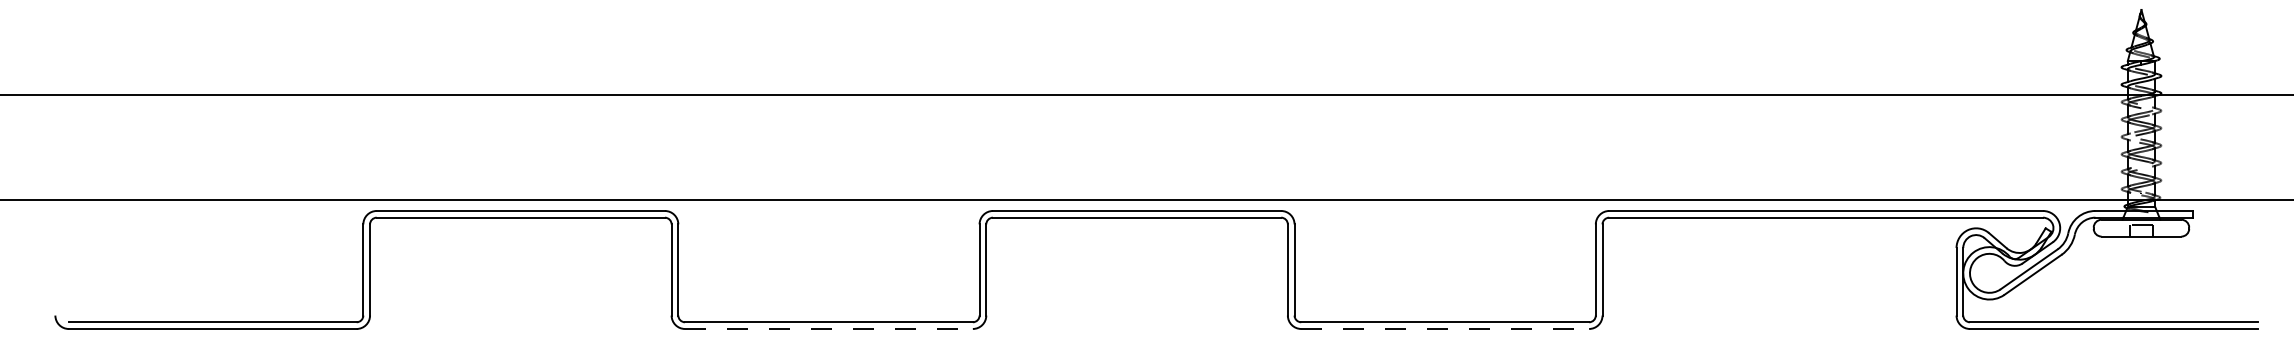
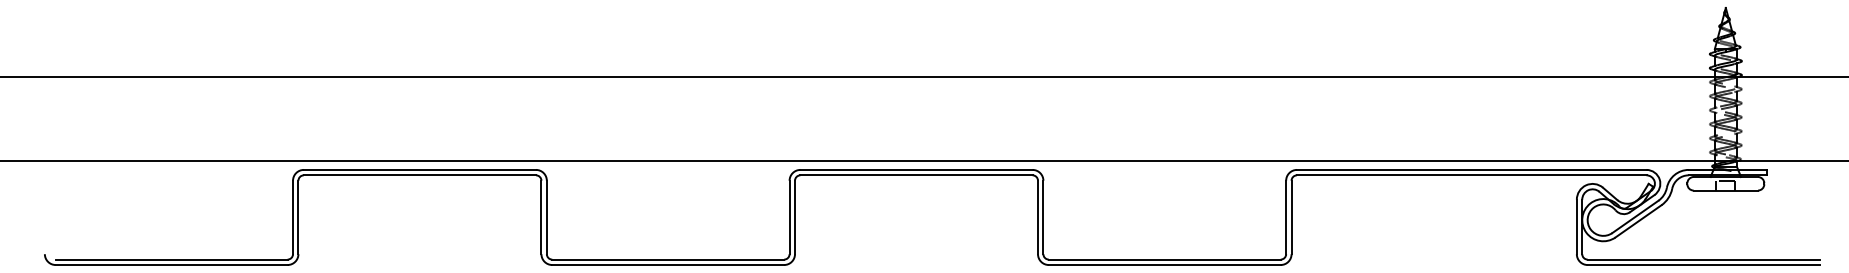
line: (828, 328) -> (667, 264), dashed -> solid
line: (1445, 328) -> (1165, 264), dashed -> solid

